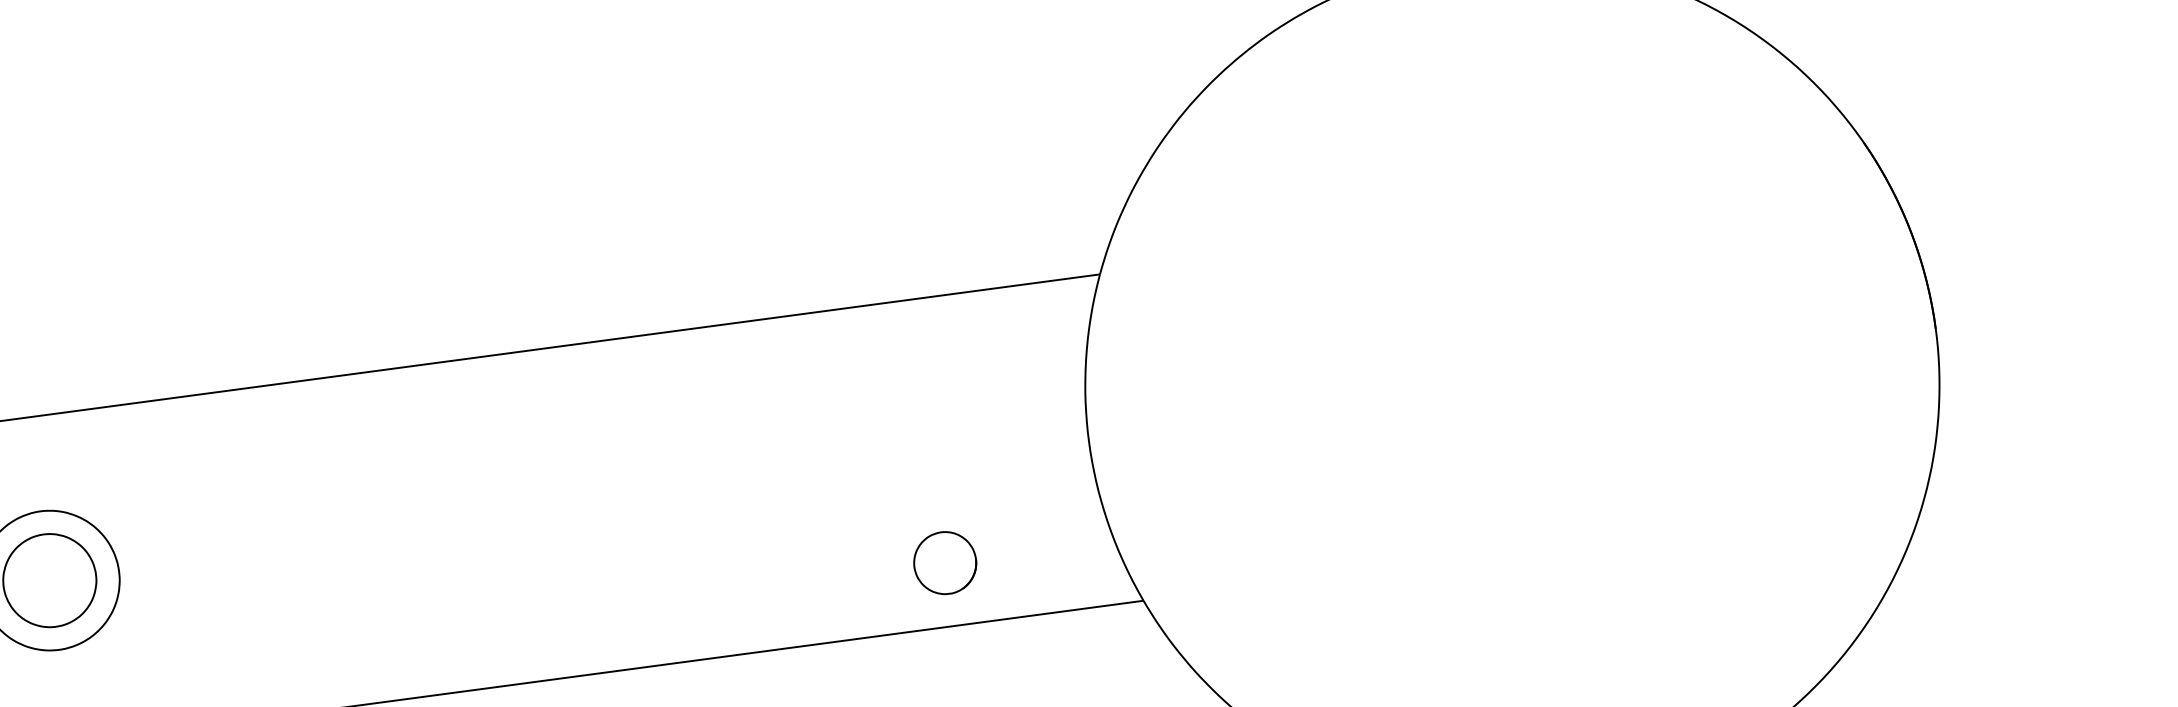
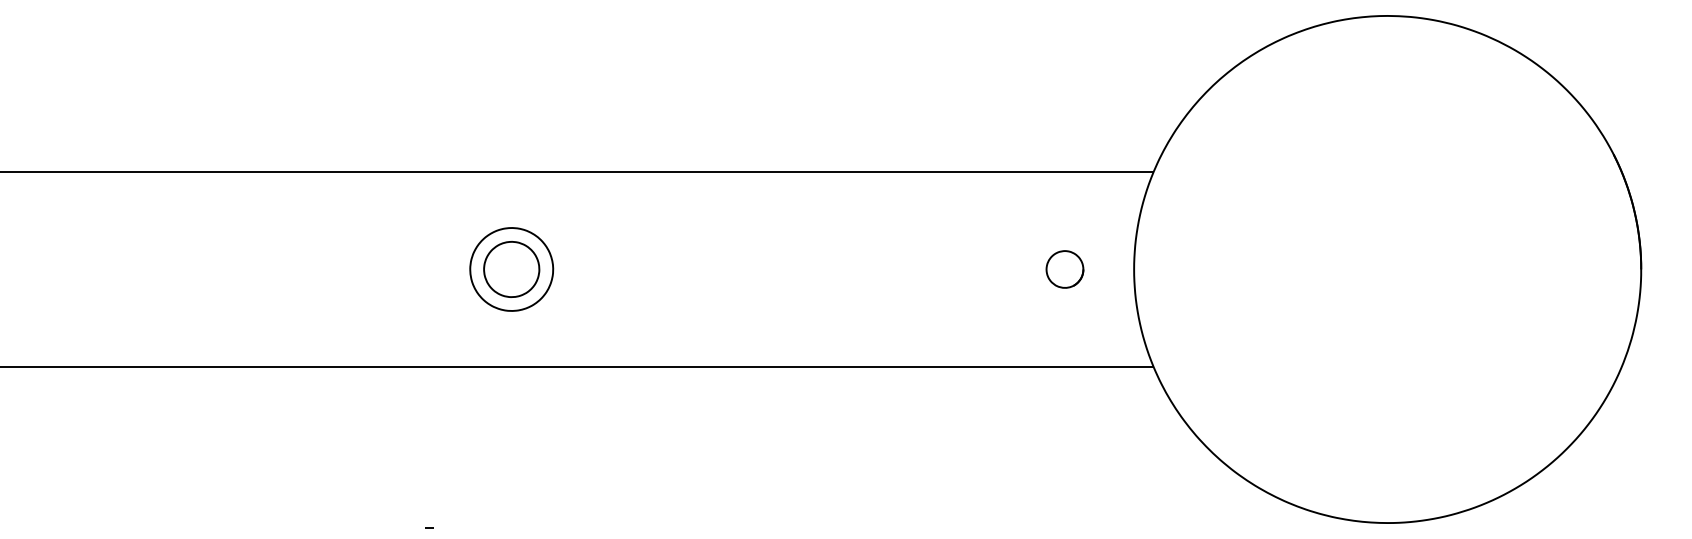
part: (944, 563) -> (1064, 269), moved

